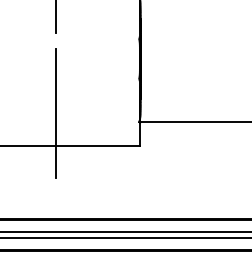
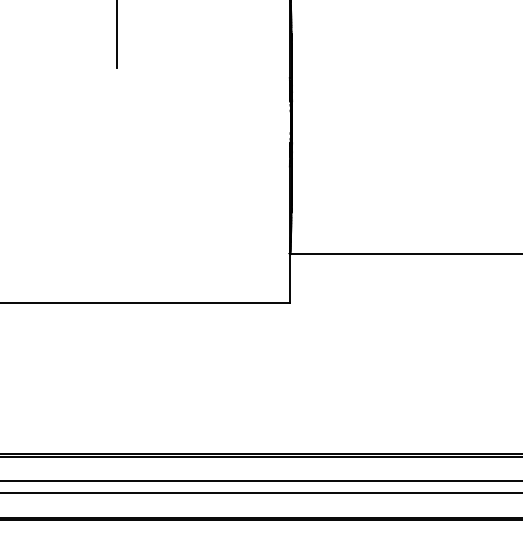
line: (56, 112) -> (117, 233), removed

